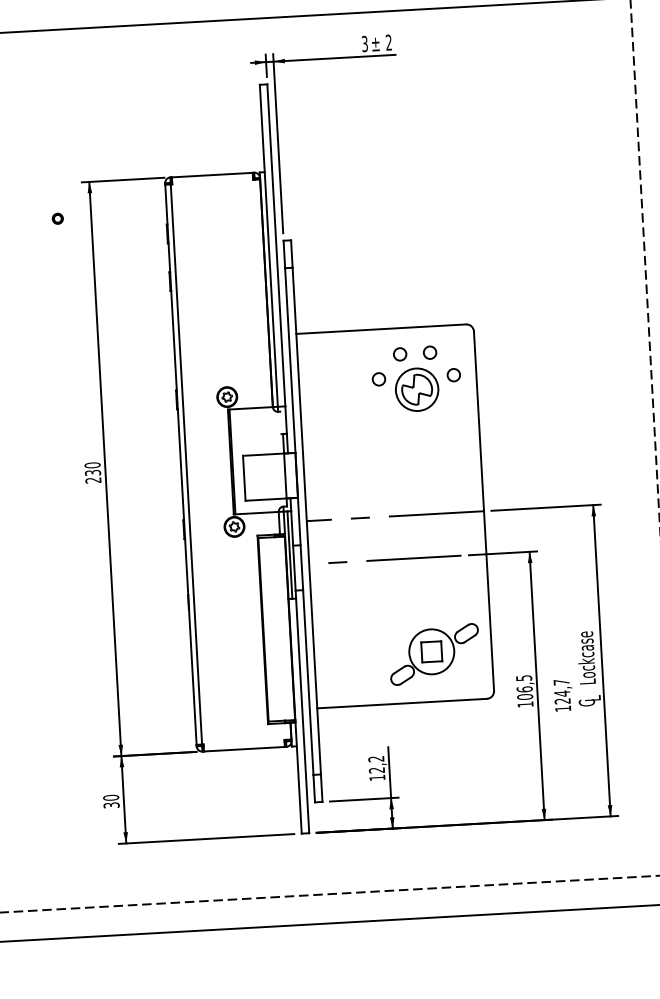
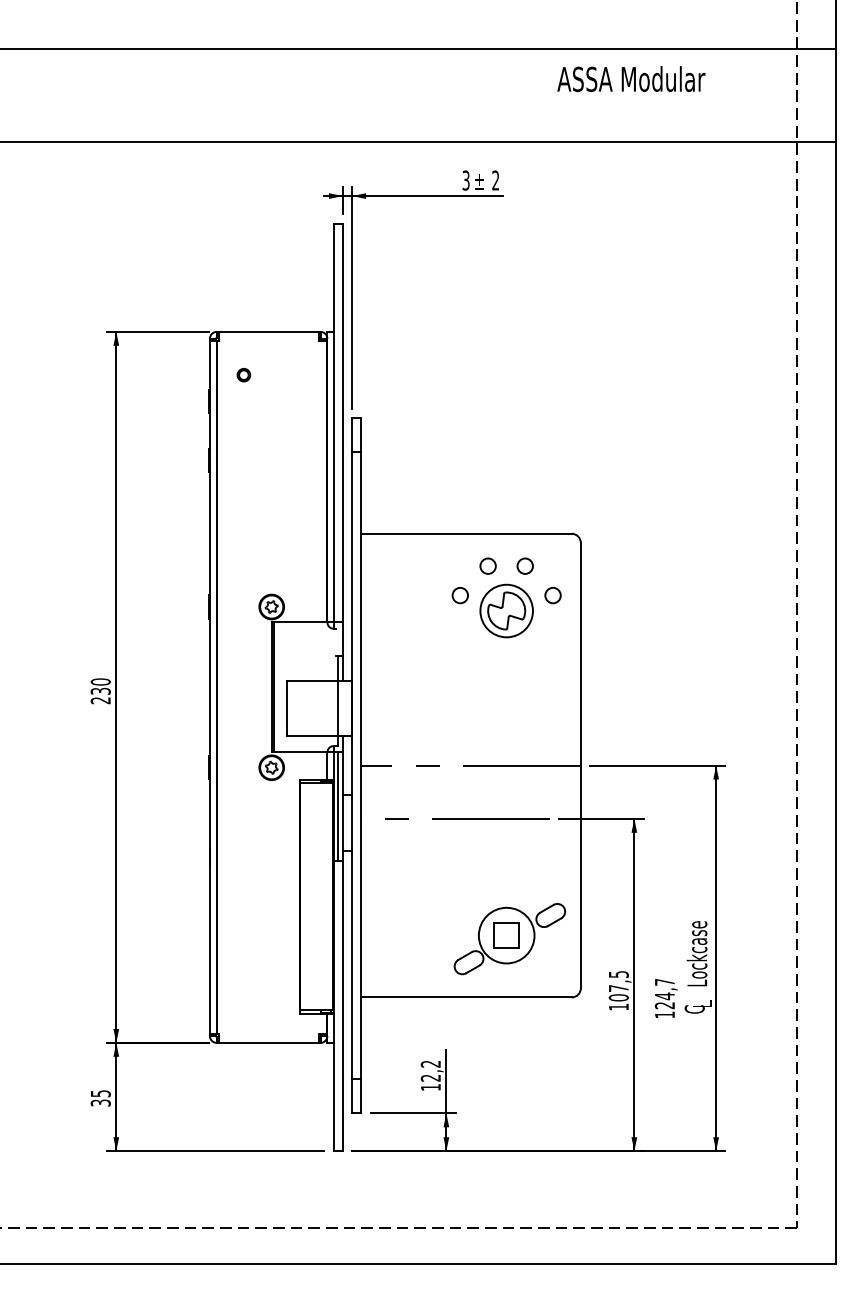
part: (57, 219) -> (243, 375), moved
text: (524, 689) -> (618, 988), 106,5 -> 107,5
text: (110, 797) -> (100, 1093), 30 -> 35

